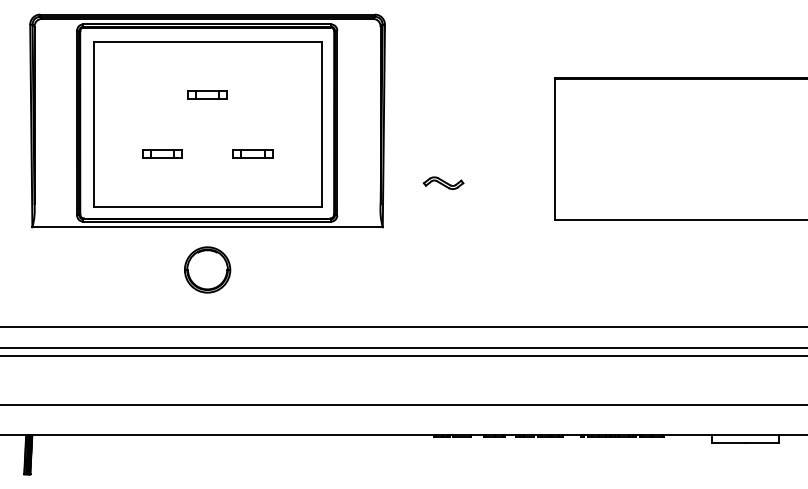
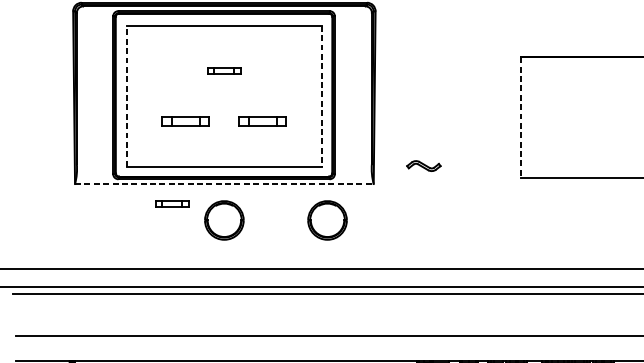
line: (93, 124) -> (127, 96), solid -> dashed
line: (321, 124) -> (321, 96), solid -> dashed
line: (555, 149) -> (520, 117), solid -> dashed
part: (162, 153) -> (185, 121), size x1.4
part: (252, 153) -> (262, 121), size x1.4
part: (443, 182) -> (423, 165), moved
line: (208, 227) -> (225, 184), solid -> dashed
part: (146, 250) -> (172, 203), added
part: (328, 269) -> (327, 220), added

